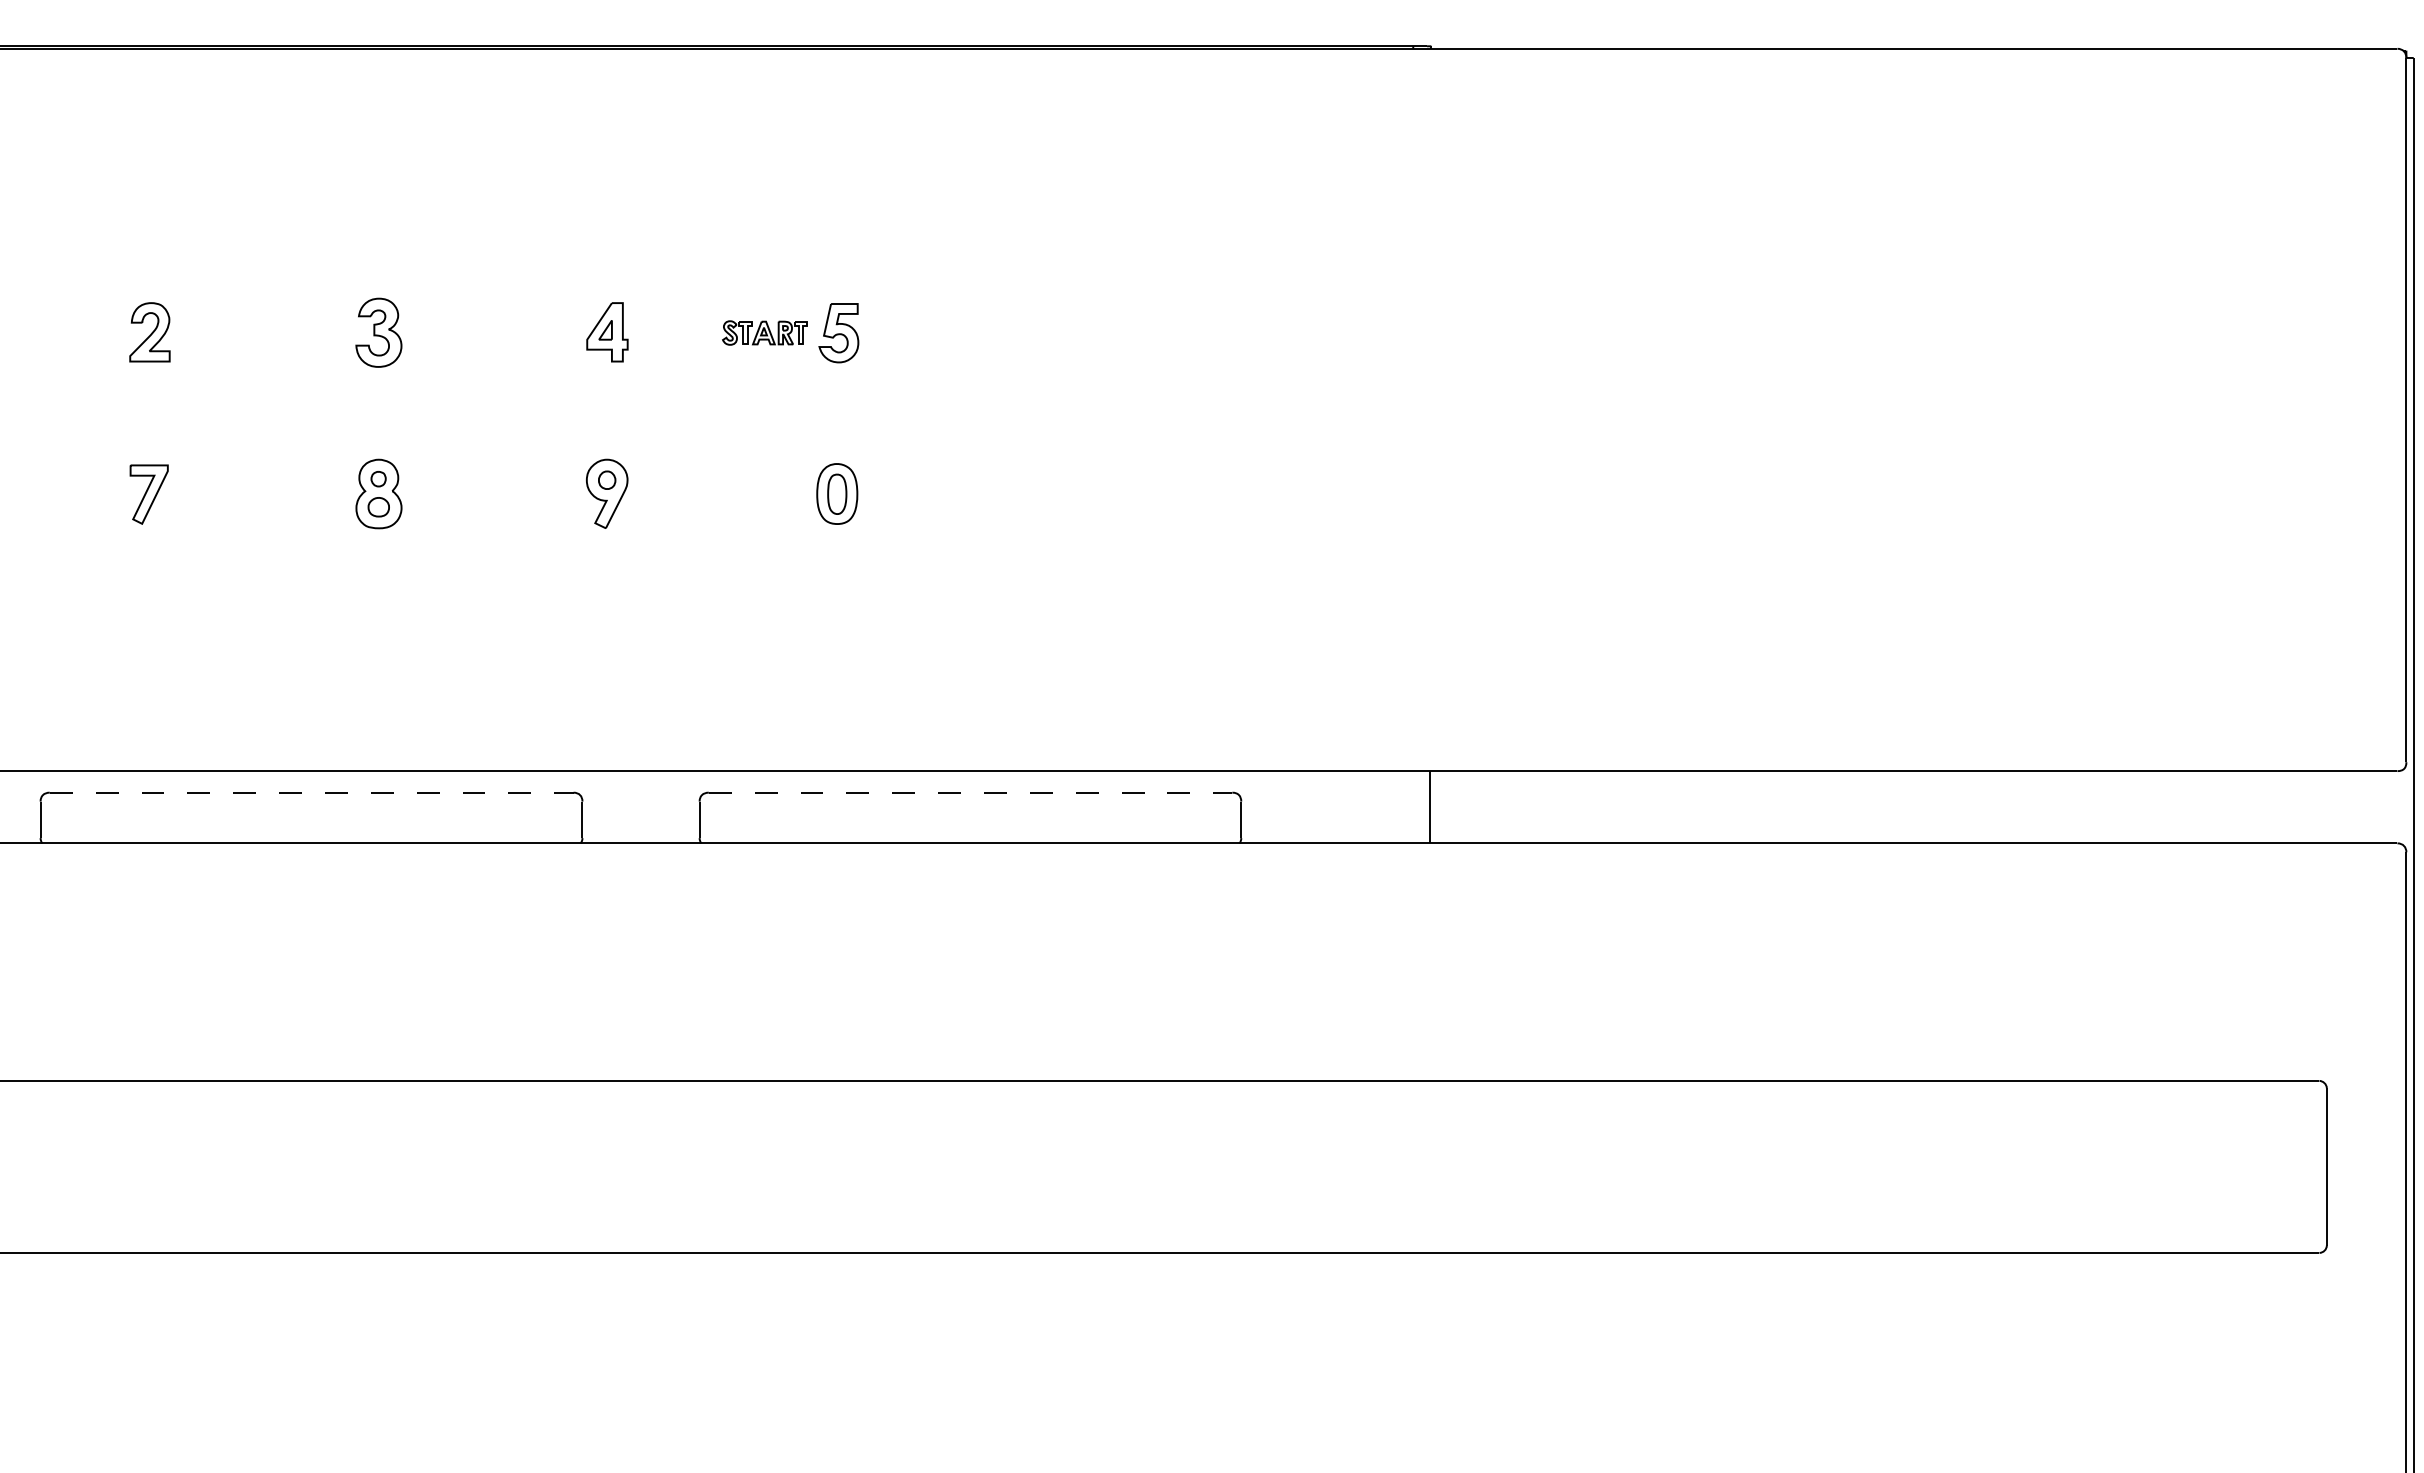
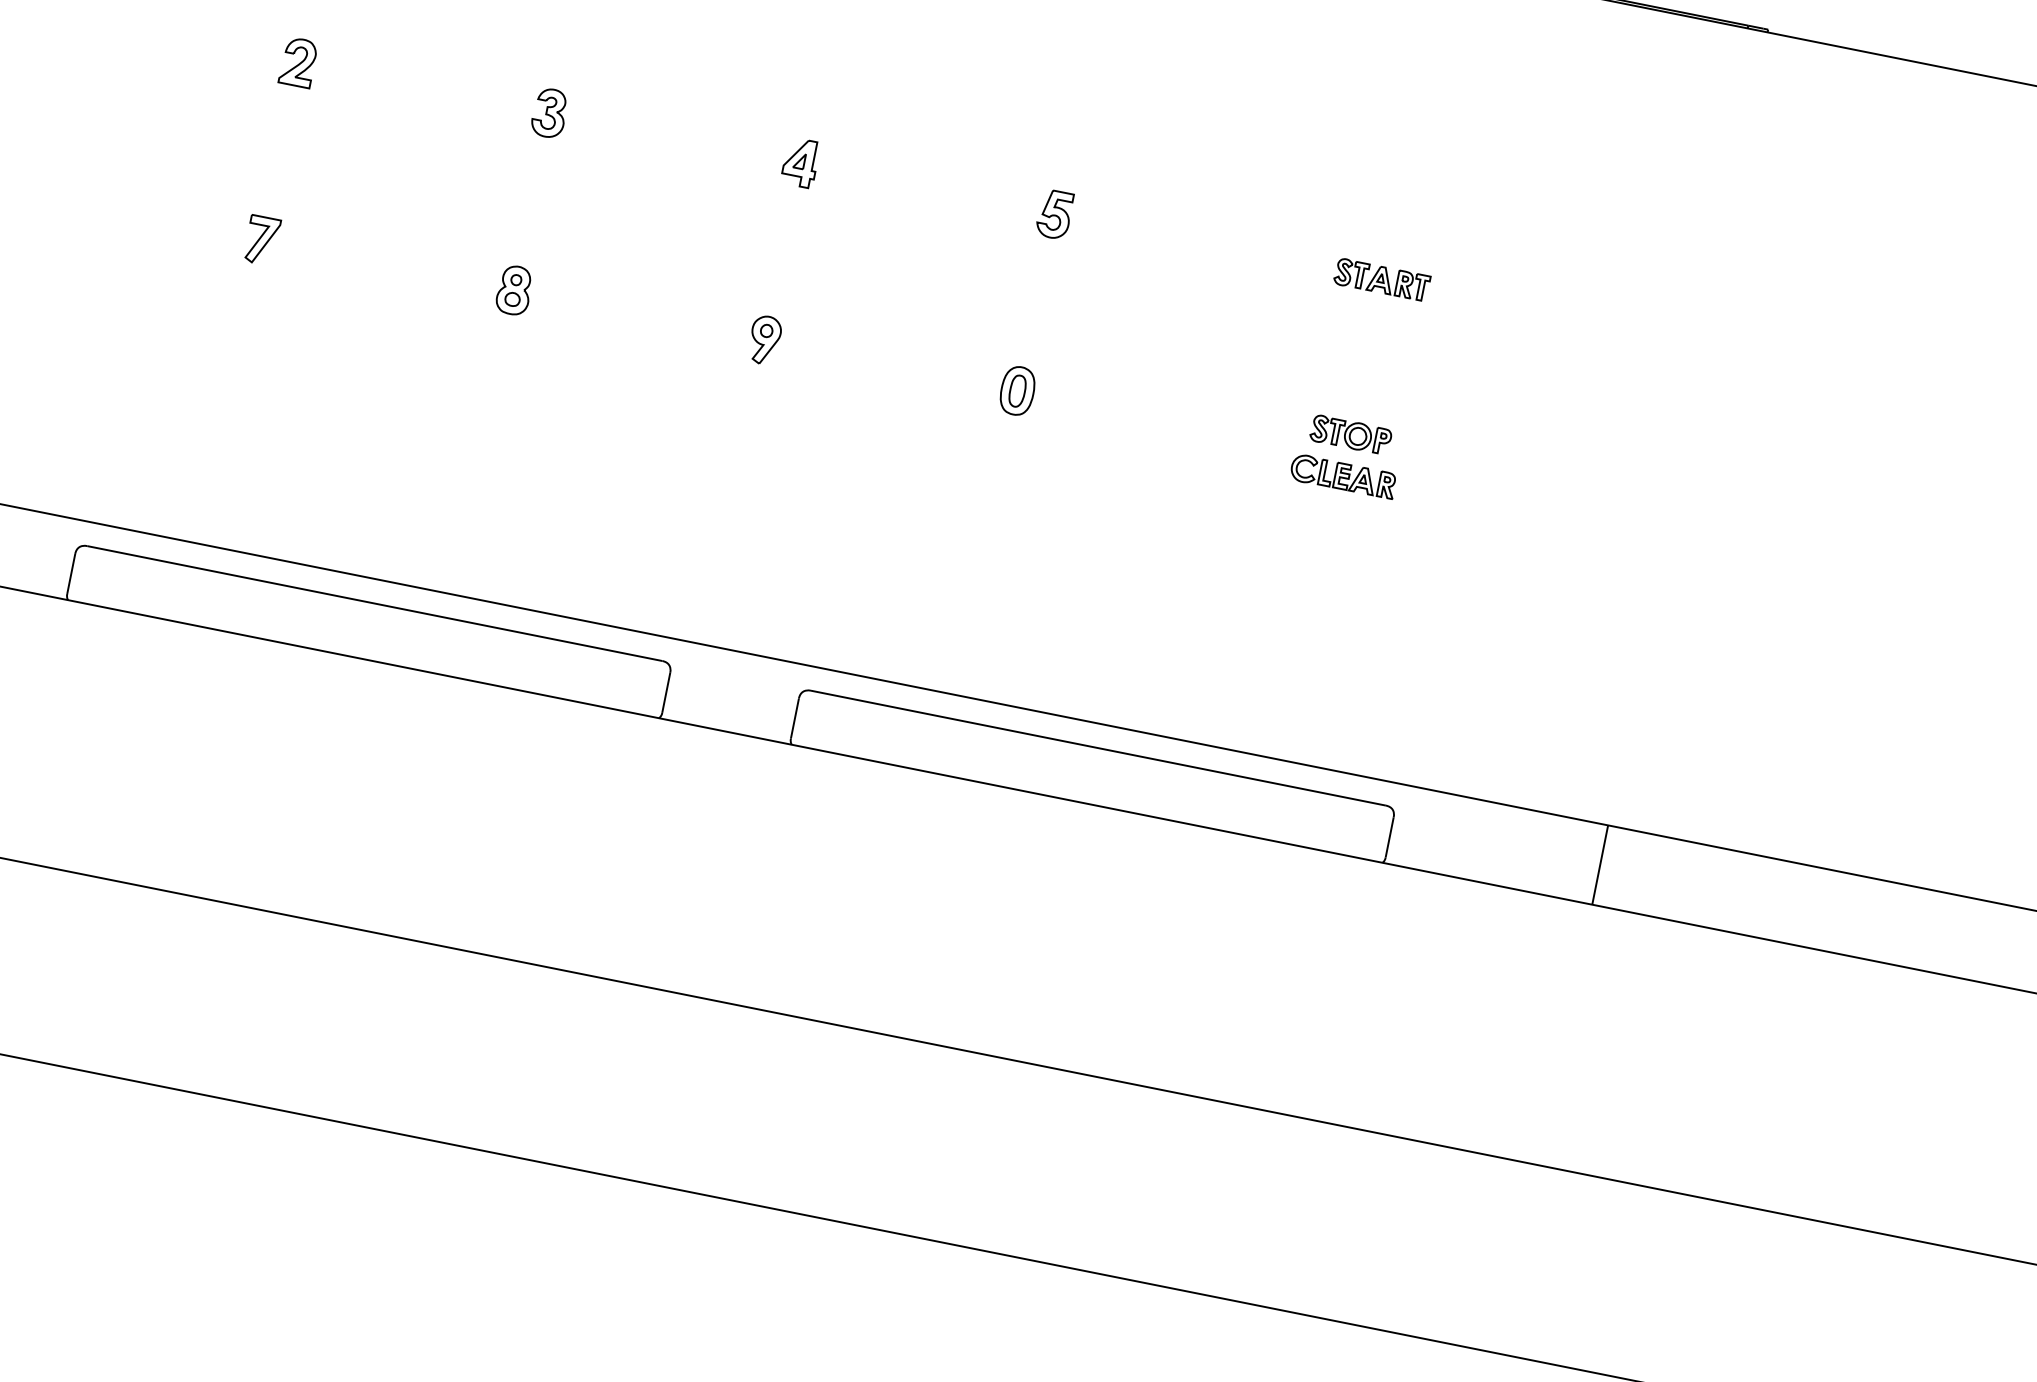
part: (150, 331) -> (299, 61), size x0.71
part: (607, 331) -> (800, 162), size x0.71
part: (378, 332) -> (549, 112), size x0.62
part: (764, 332) -> (1381, 279), moved
part: (838, 332) -> (1054, 213), size x0.71
part: (1138, 486) -> (1349, 448), added
part: (379, 493) -> (515, 289), size x0.62
part: (606, 493) -> (764, 339), size x0.62
part: (837, 493) -> (1017, 390), size x0.71
part: (149, 494) -> (262, 240), size x0.71
line: (311, 792) -> (374, 603), dashed -> solid
line: (970, 792) -> (1098, 747), dashed -> solid

